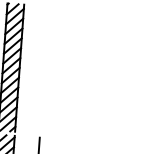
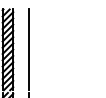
line: (45, 69) -> (29, 49), added

